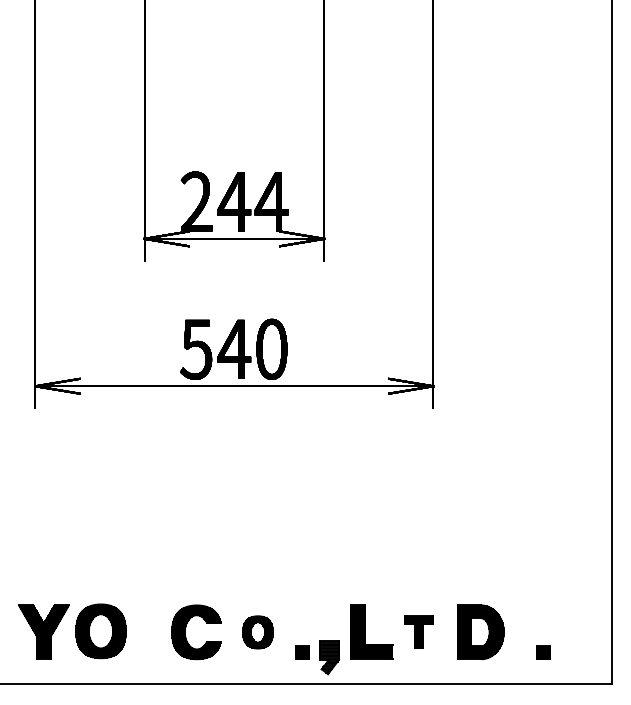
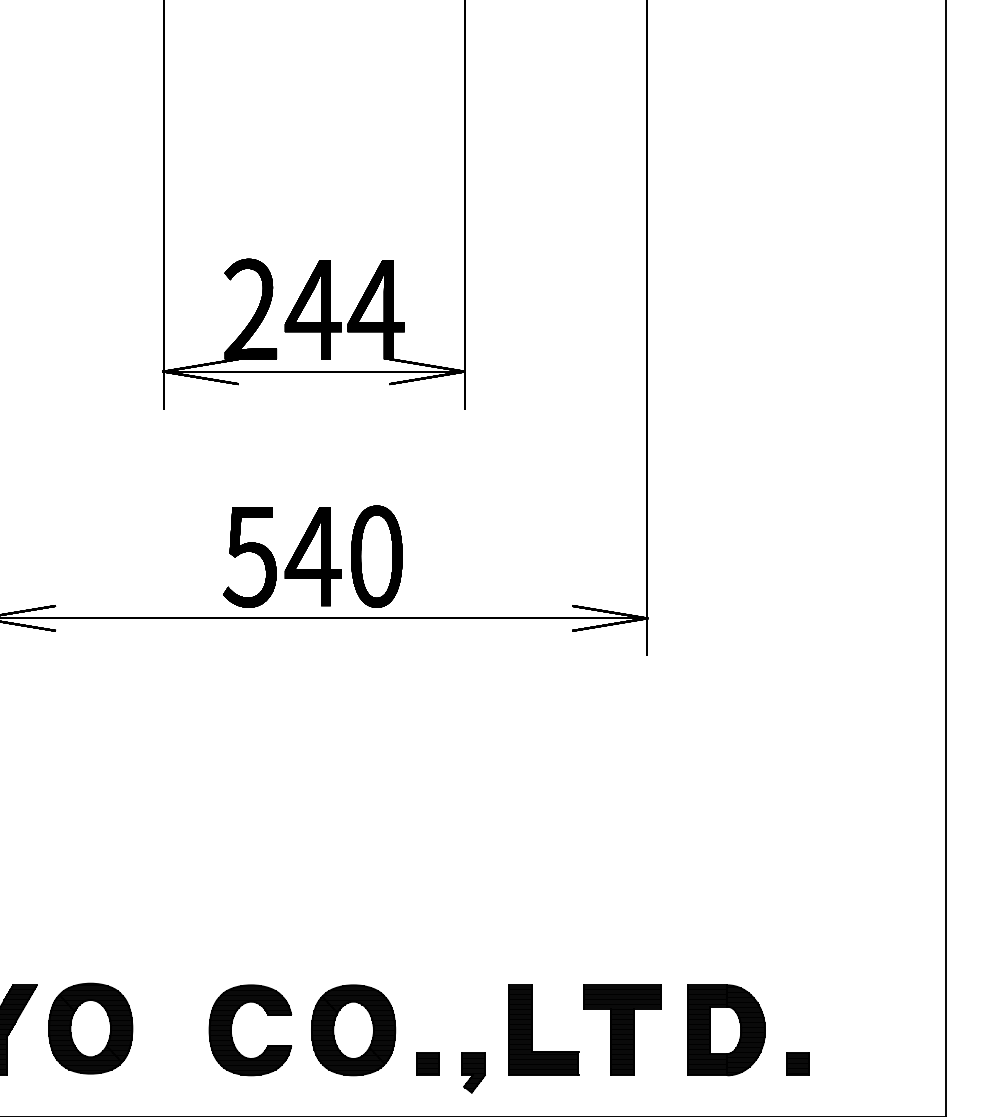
part: (418, 631) -> (622, 1028), size x1.67
part: (257, 632) -> (352, 1030), size x1.67
part: (543, 652) -> (797, 1064), moved
part: (329, 657) -> (473, 1072), size x0.71

